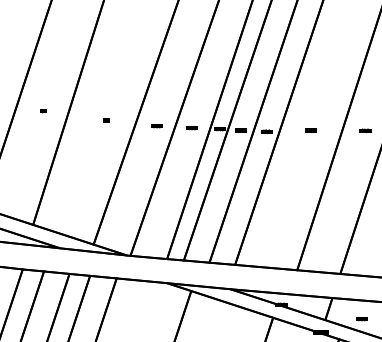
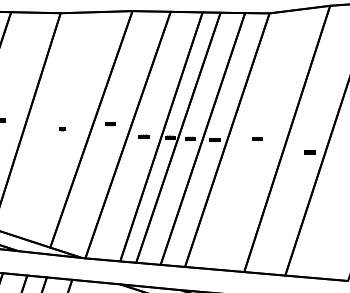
text: (156, 126) -> (110, 124), moved
text: (365, 130) -> (310, 152), moved

